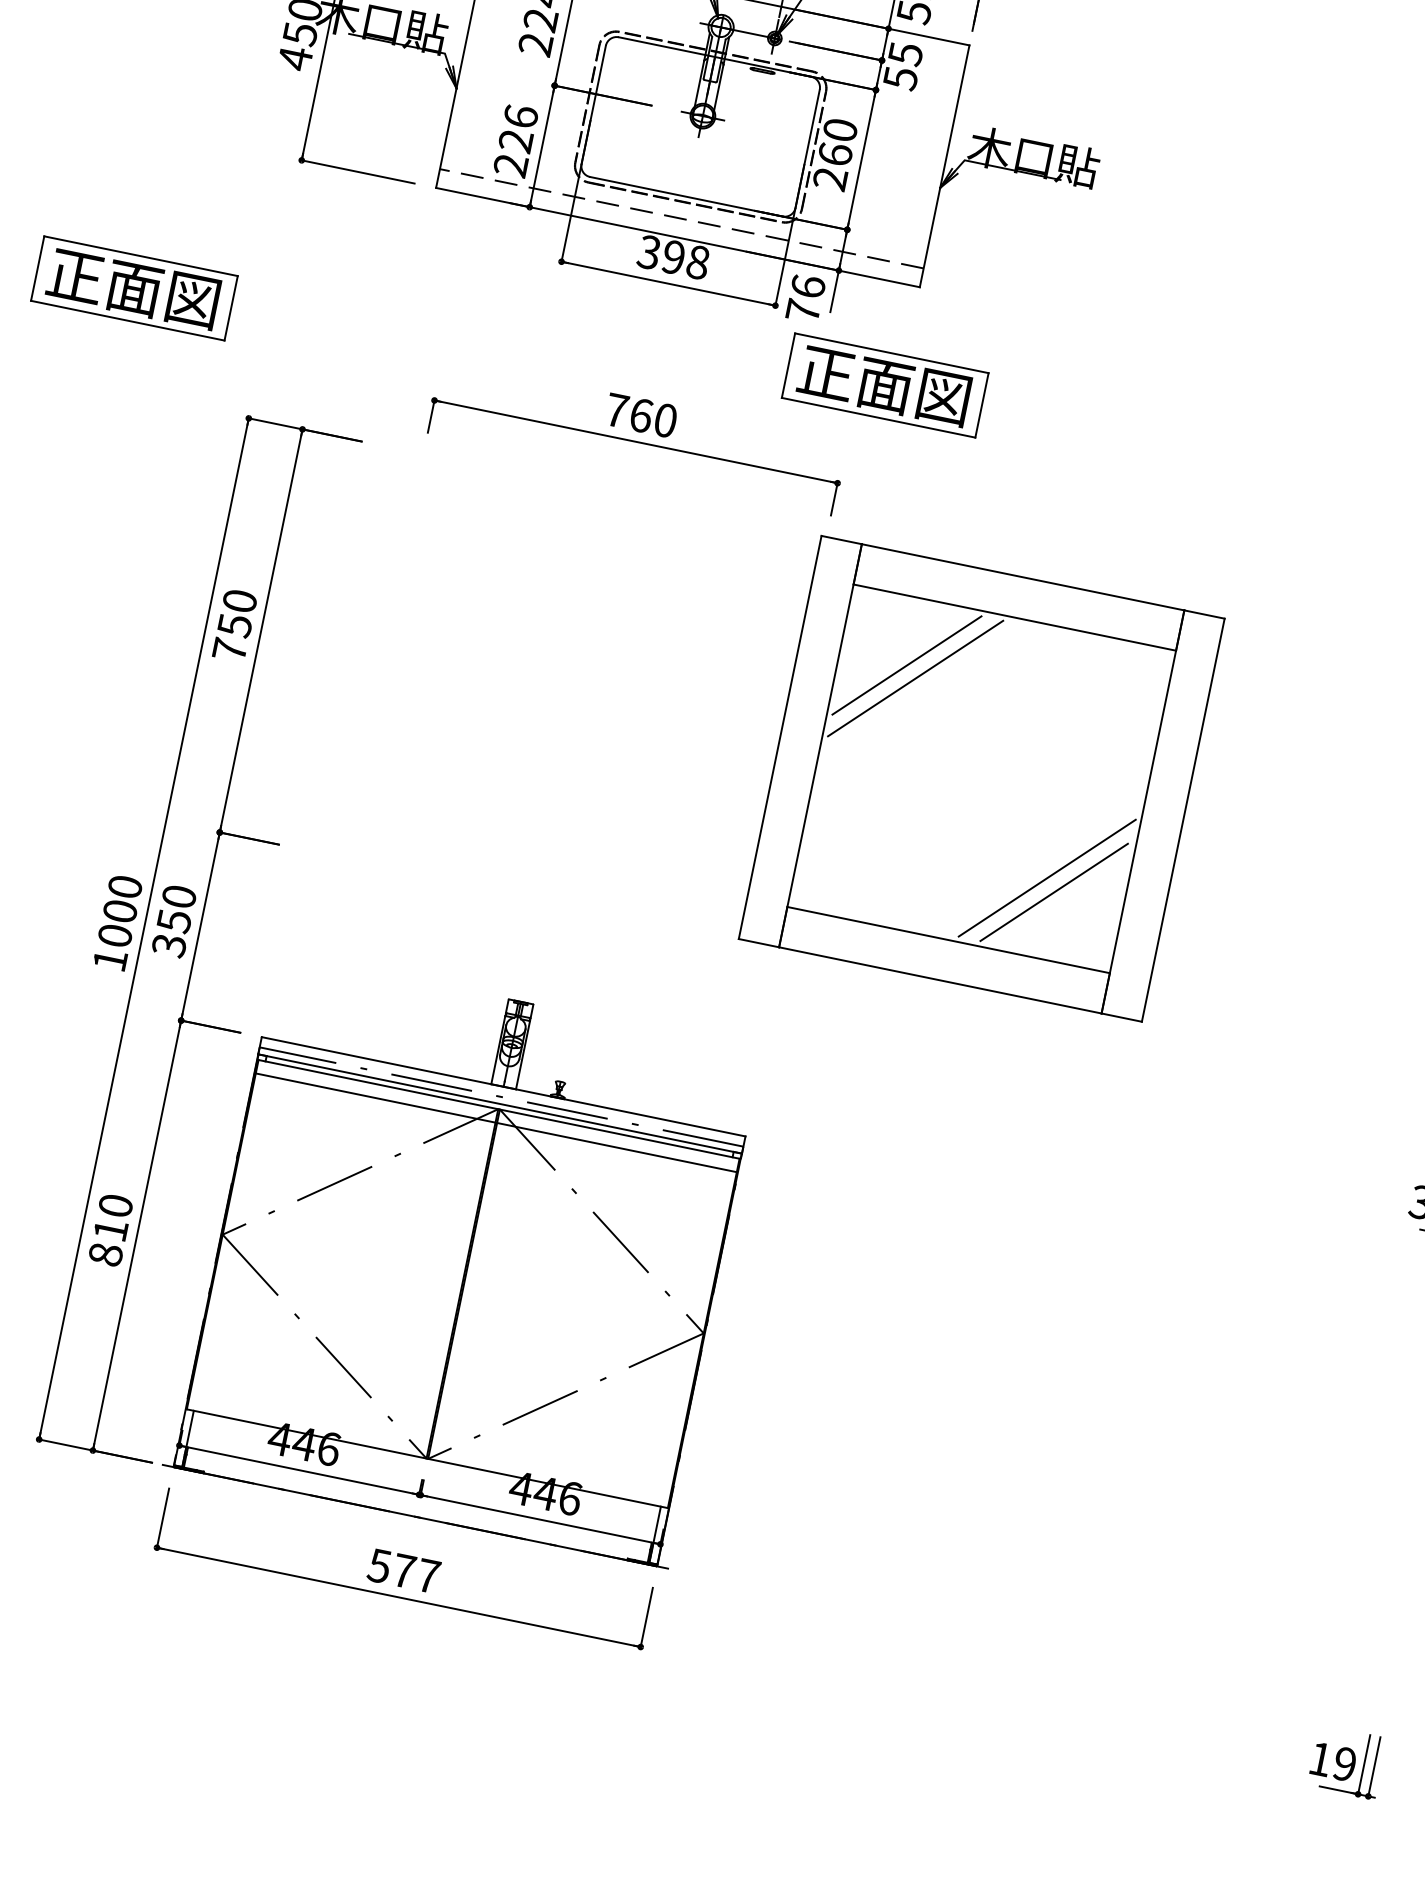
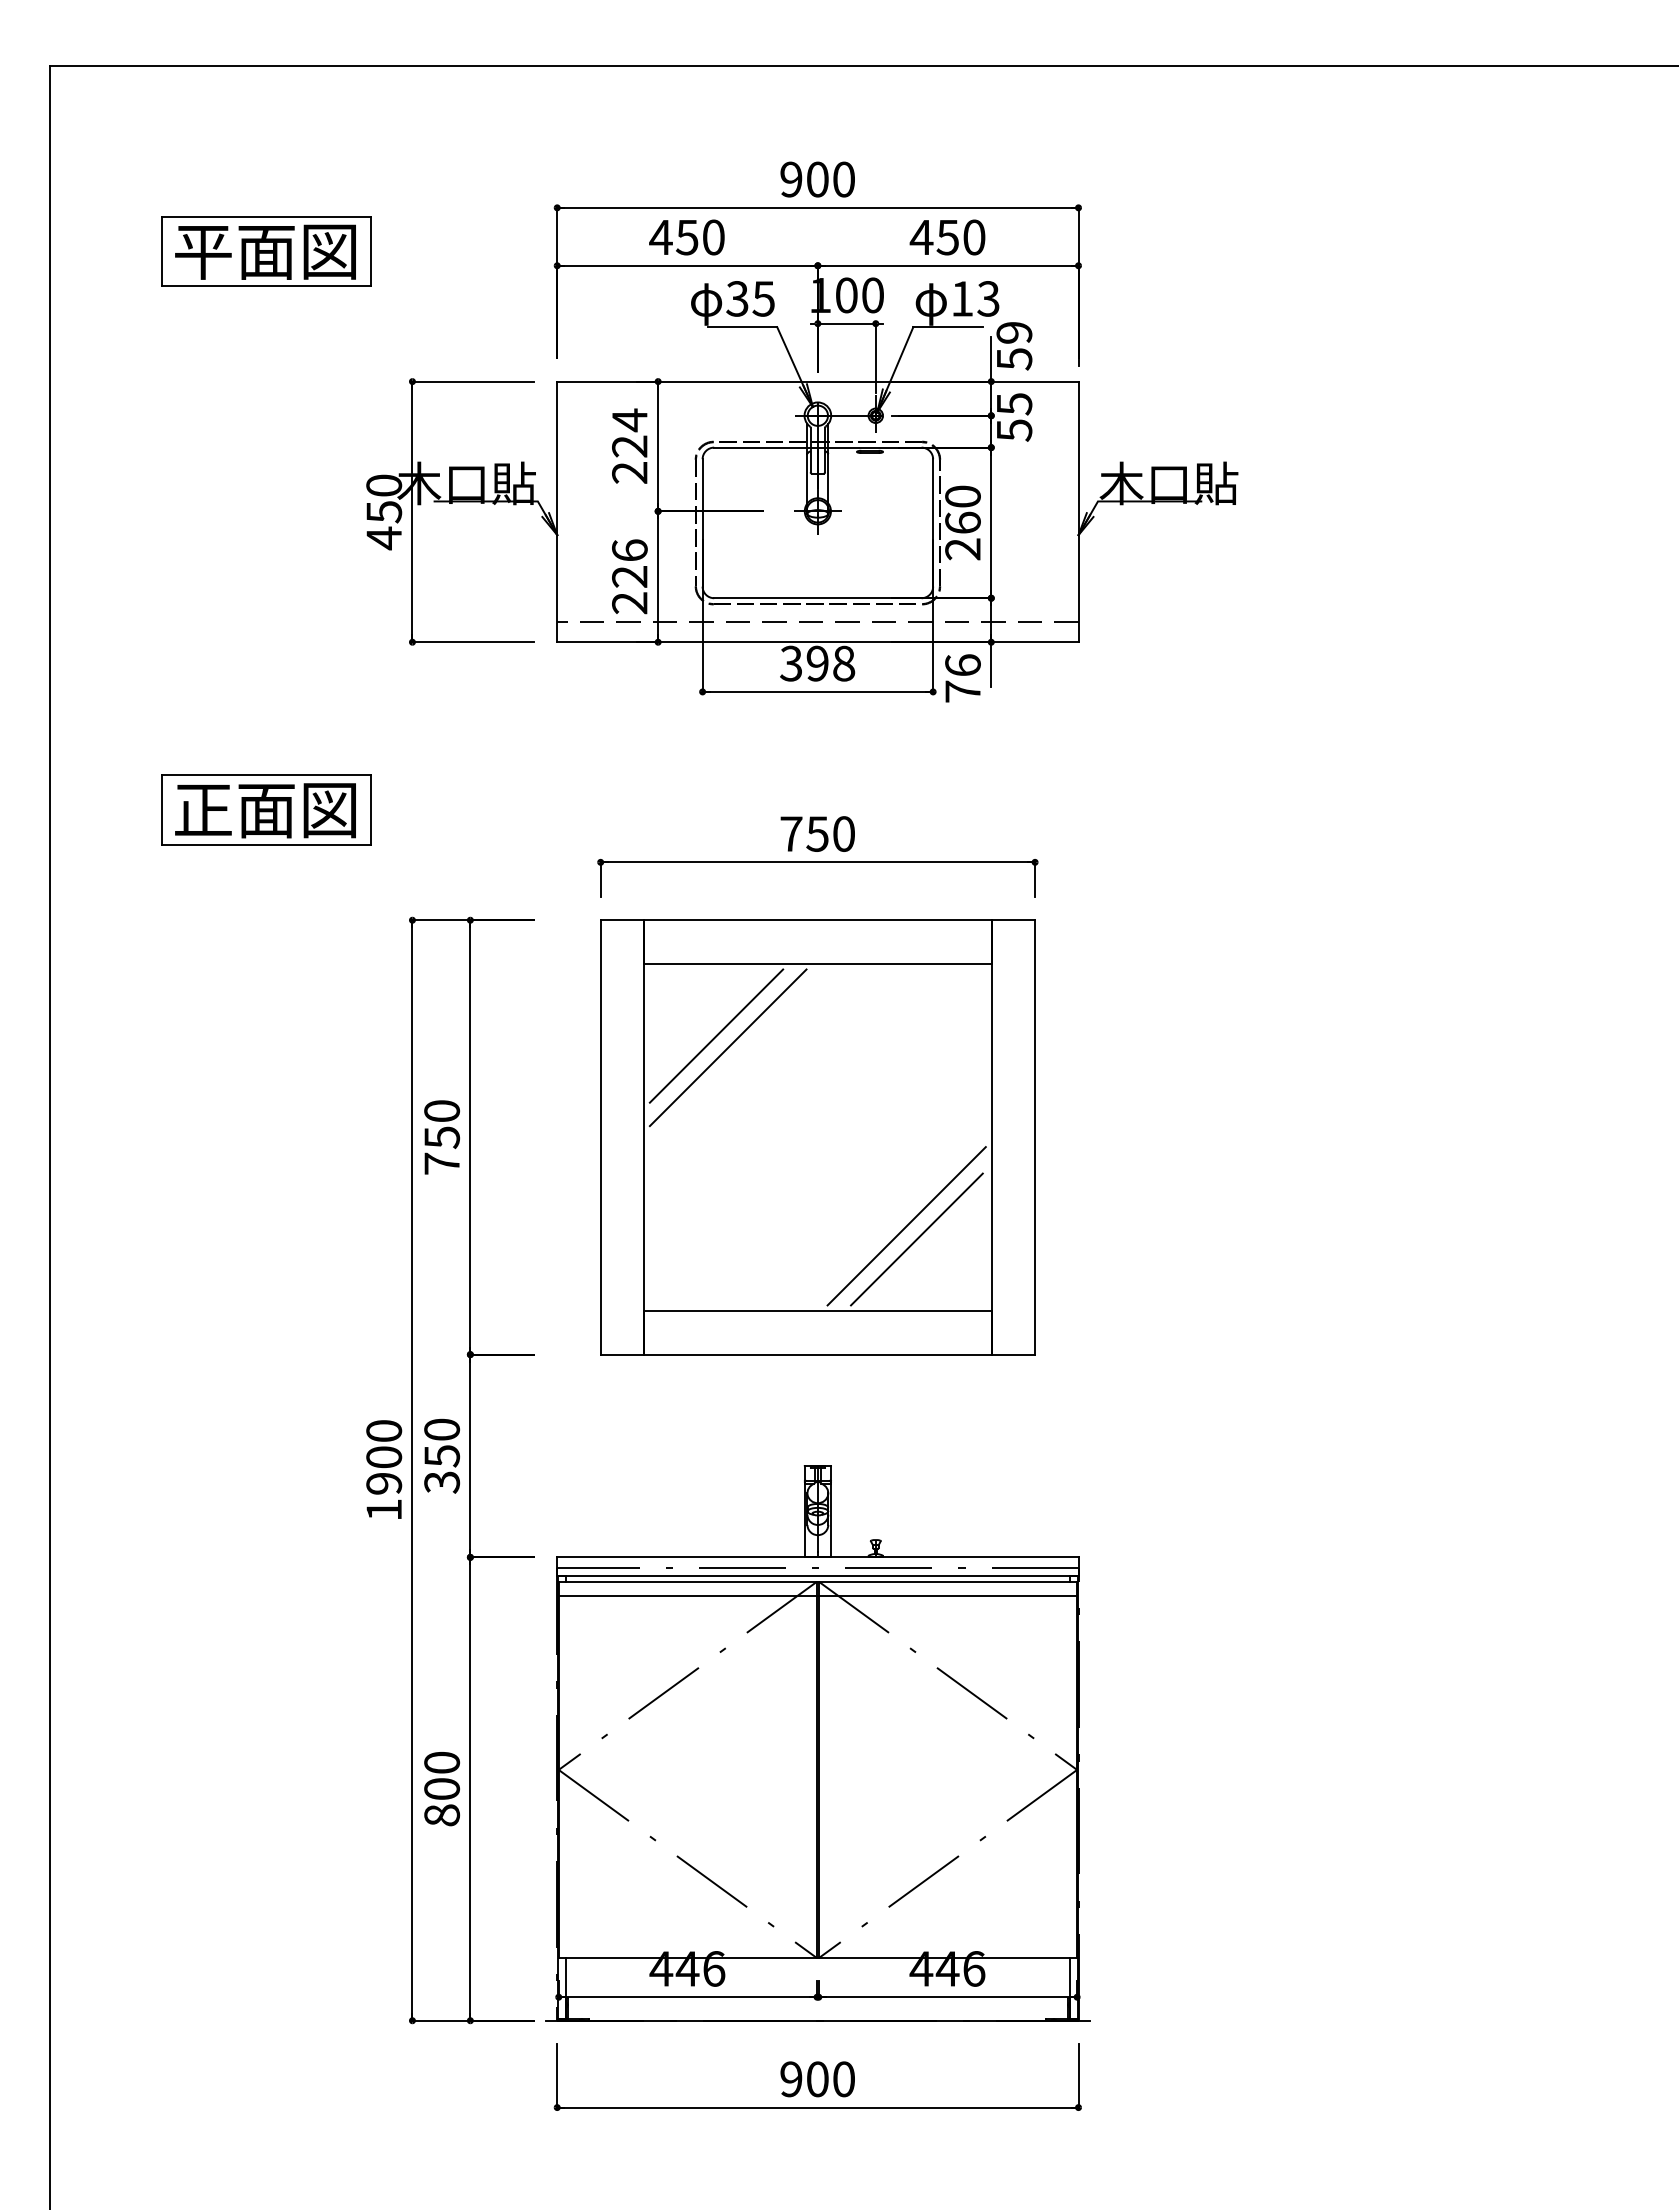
part: (885, 384) -> (1063, 750), removed
text: (641, 415) -> (817, 833), 760 -> 750
part: (981, 778) -> (817, 1137), moved
text: (115, 935) -> (384, 1483), 1000 -> 1900
text: (111, 1229) -> (442, 1788), 810 -> 800
text: (403, 1571) -> (817, 2079), 577 -> 900

